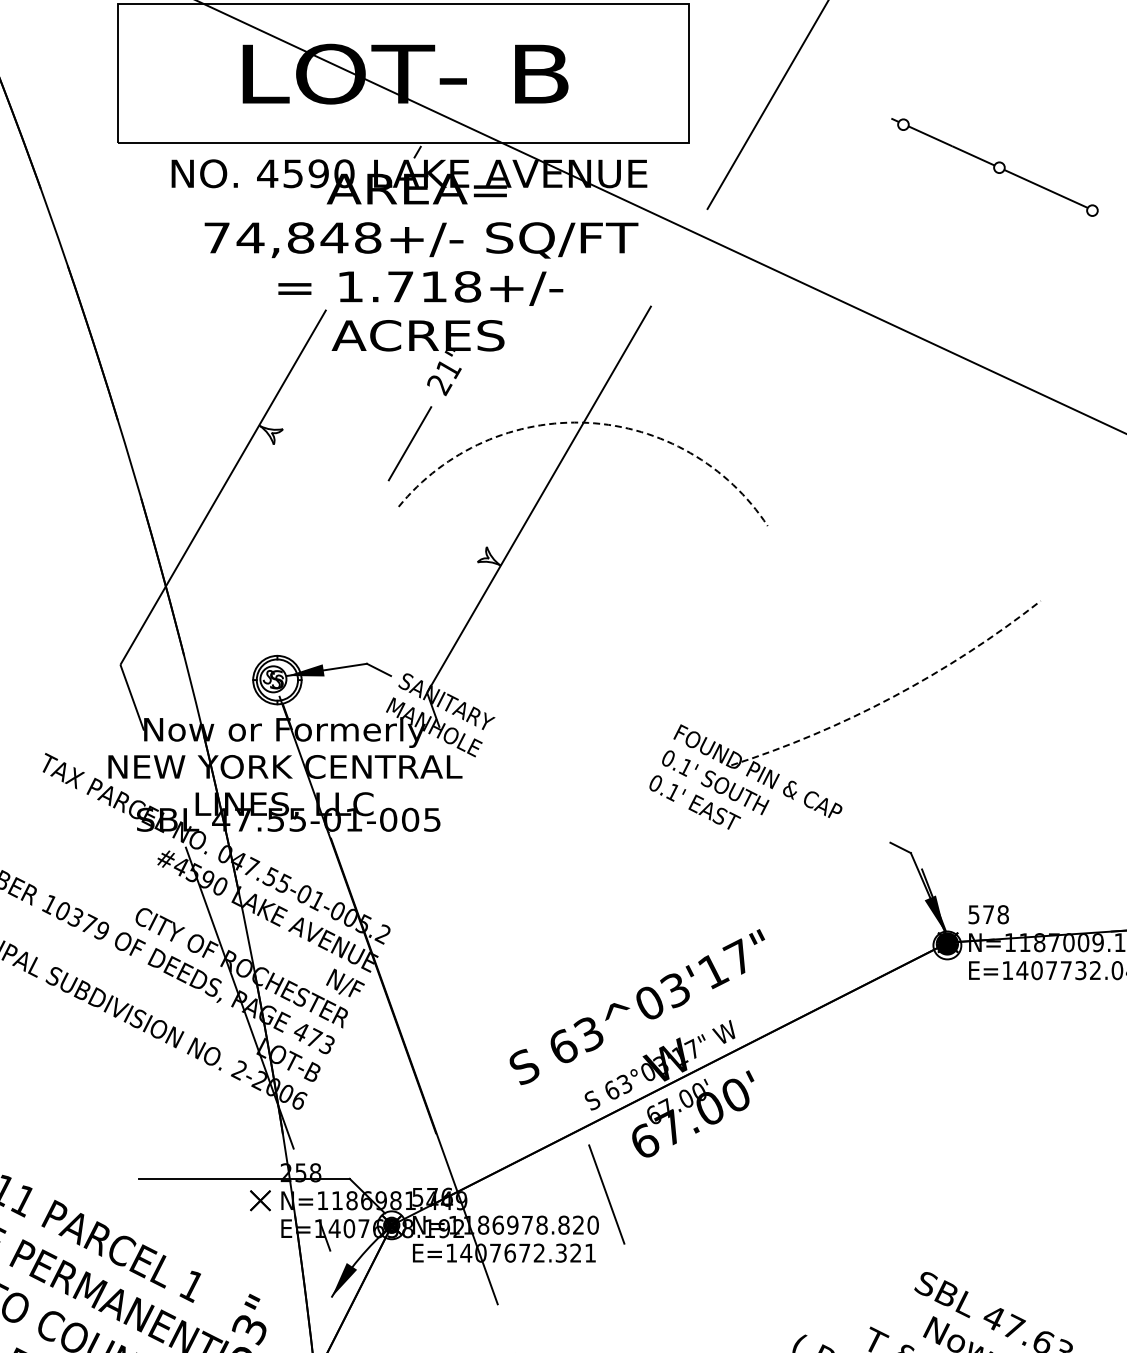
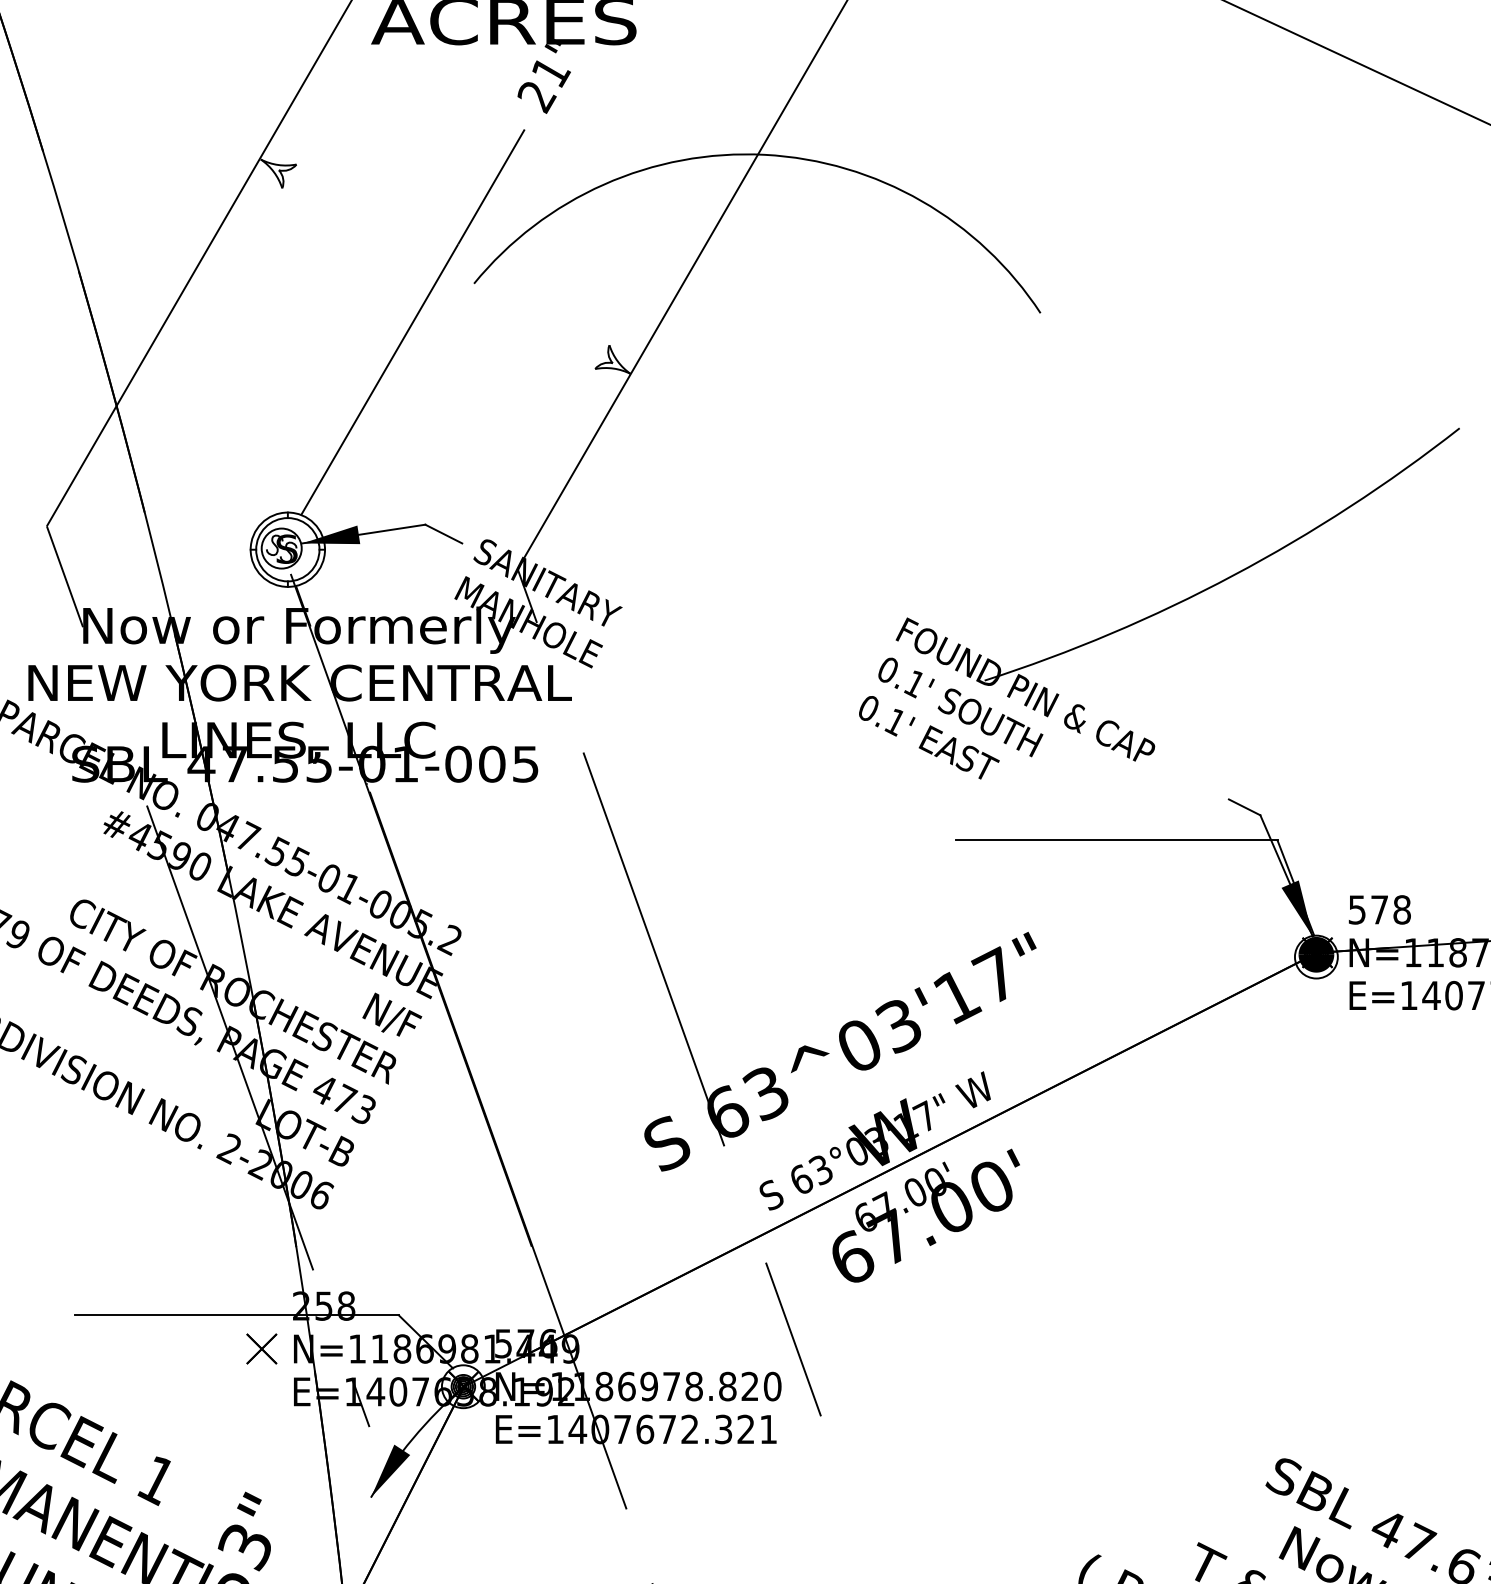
arc: (588, 422) -> (765, 154), dashed -> solid
line: (337, 569) -> (380, 379), added
arc: (893, 696) -> (1233, 574), dashed -> solid
line: (817, 869) -> (1116, 840), added
line: (515, 940) -> (653, 949), added

